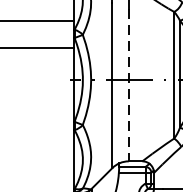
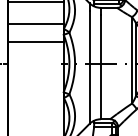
line: (128, 85) -> (100, 67), dashed -> solid

